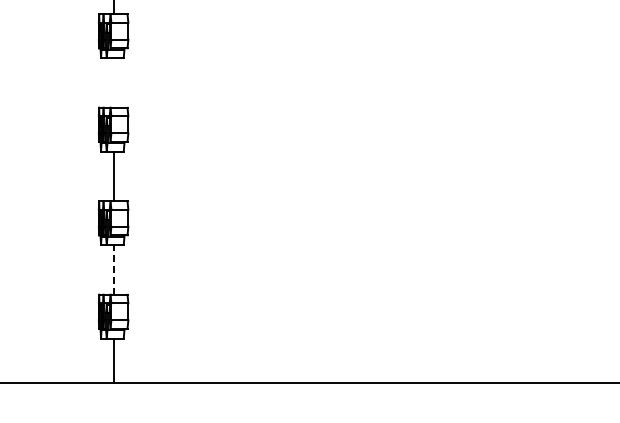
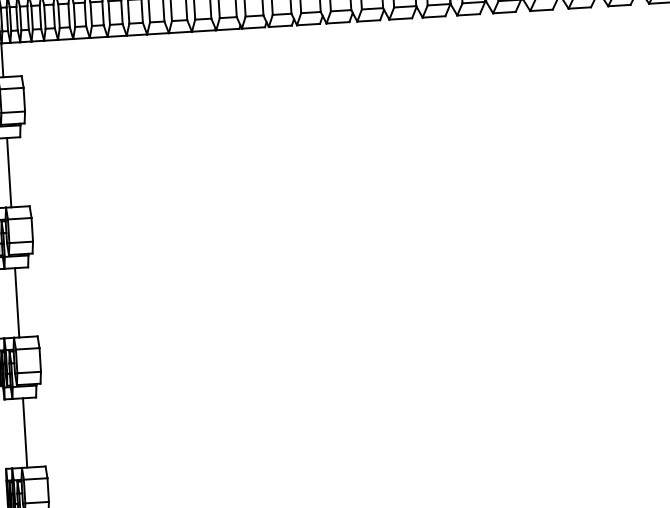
line: (114, 82) -> (9, 172), added
line: (114, 269) -> (25, 432), dashed -> solid

